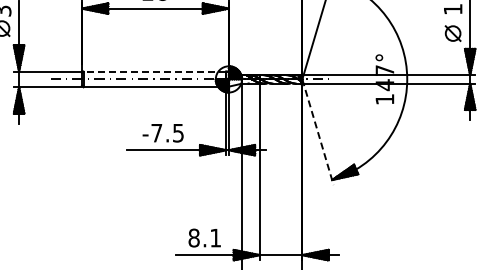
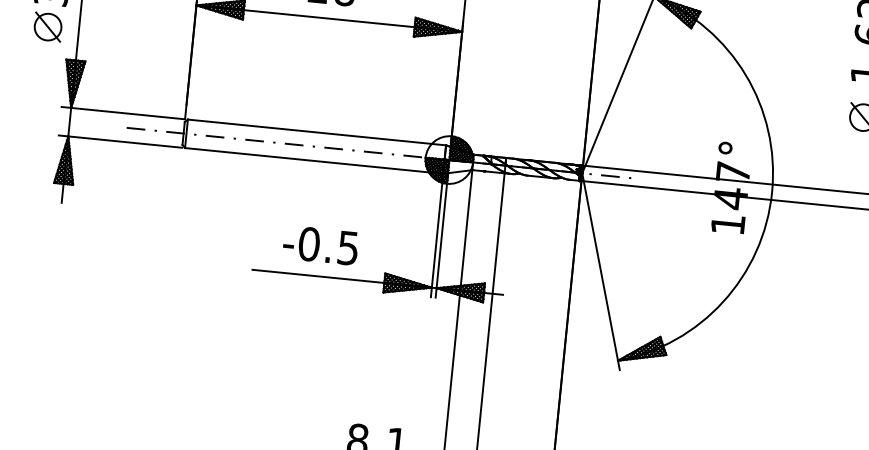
line: (154, 71) -> (316, 132), dashed -> solid
text: (156, 132) -> (308, 243), -7.5 -> -0.5
line: (318, 132) -> (601, 272), dashed -> solid

